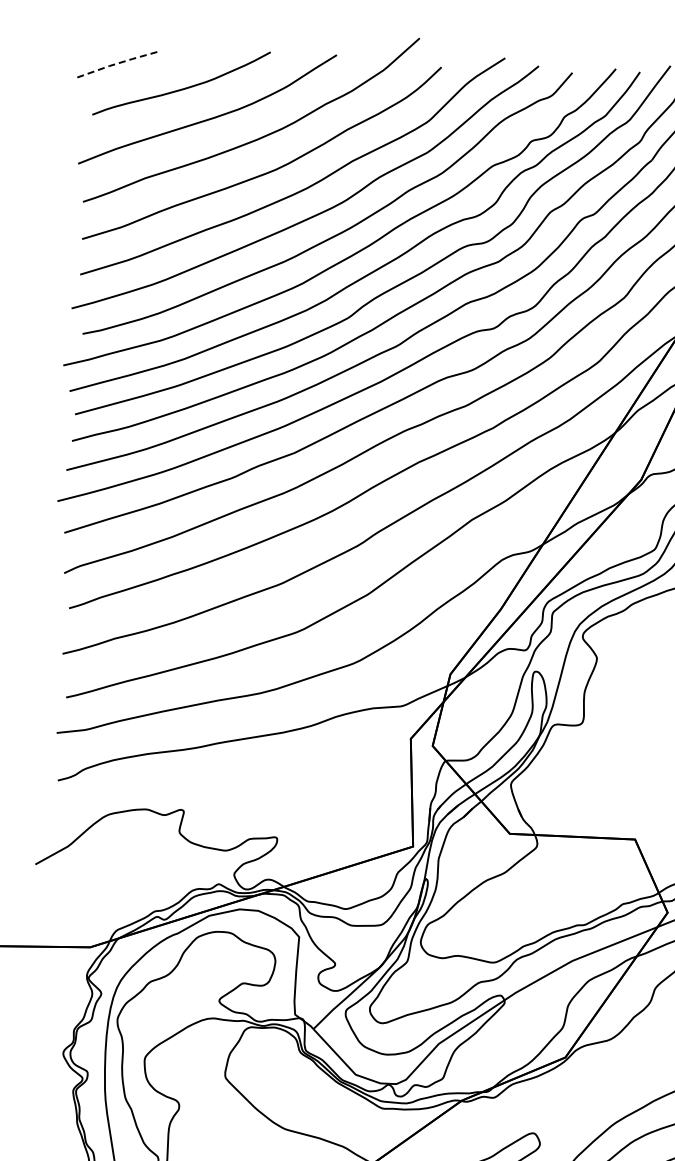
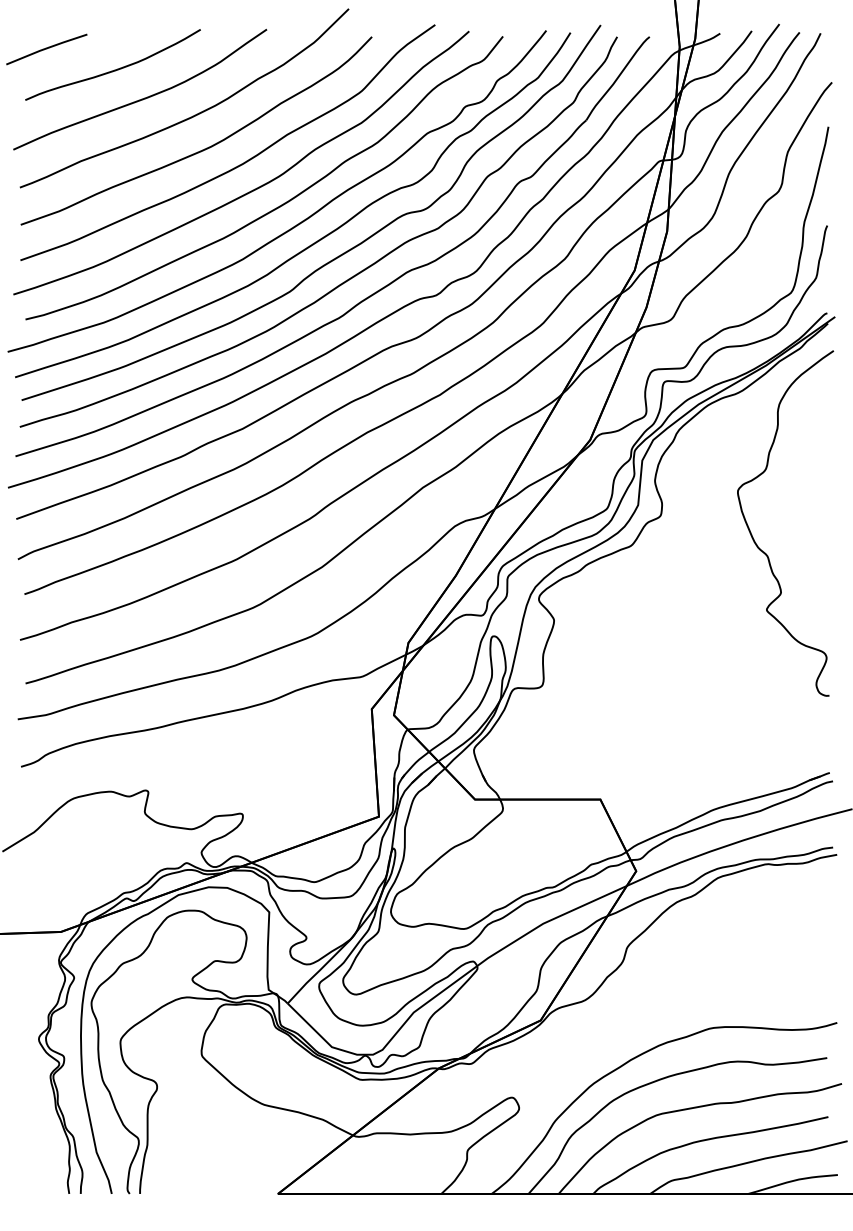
line: (115, 64) -> (46, 48), dashed -> solid

